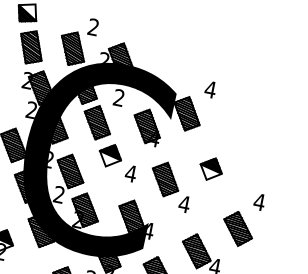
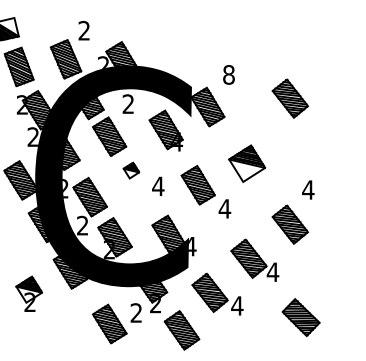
text: (210, 89) -> (228, 74), 4 -> 8
part: (258, 120) -> (289, 98), added
part: (110, 155) -> (131, 170), size x0.6
part: (210, 168) -> (246, 163), size x1.4

